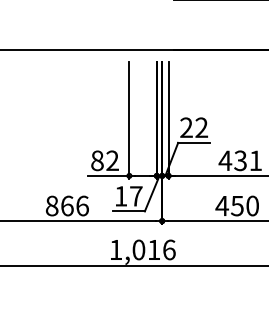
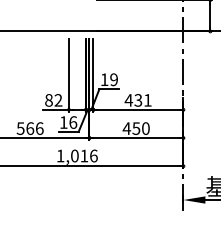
text: (192, 127) -> (108, 79), 22 -> 19
text: (136, 196) -> (73, 122), 17 -> 16
text: (51, 205) -> (20, 128), 866 -> 566

